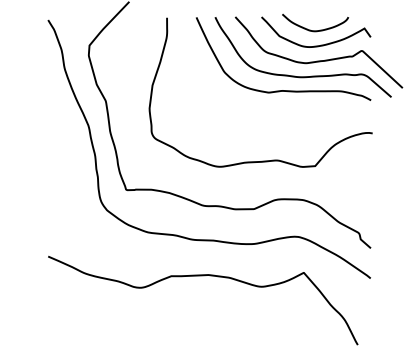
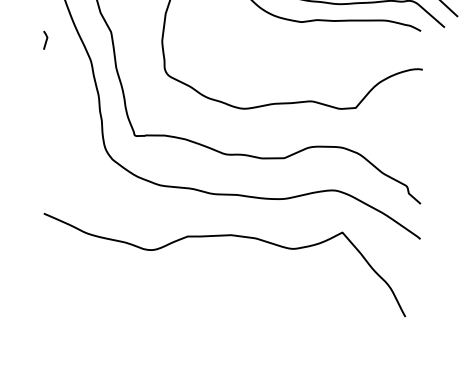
curve: (49, 108) -> (45, 40), added

